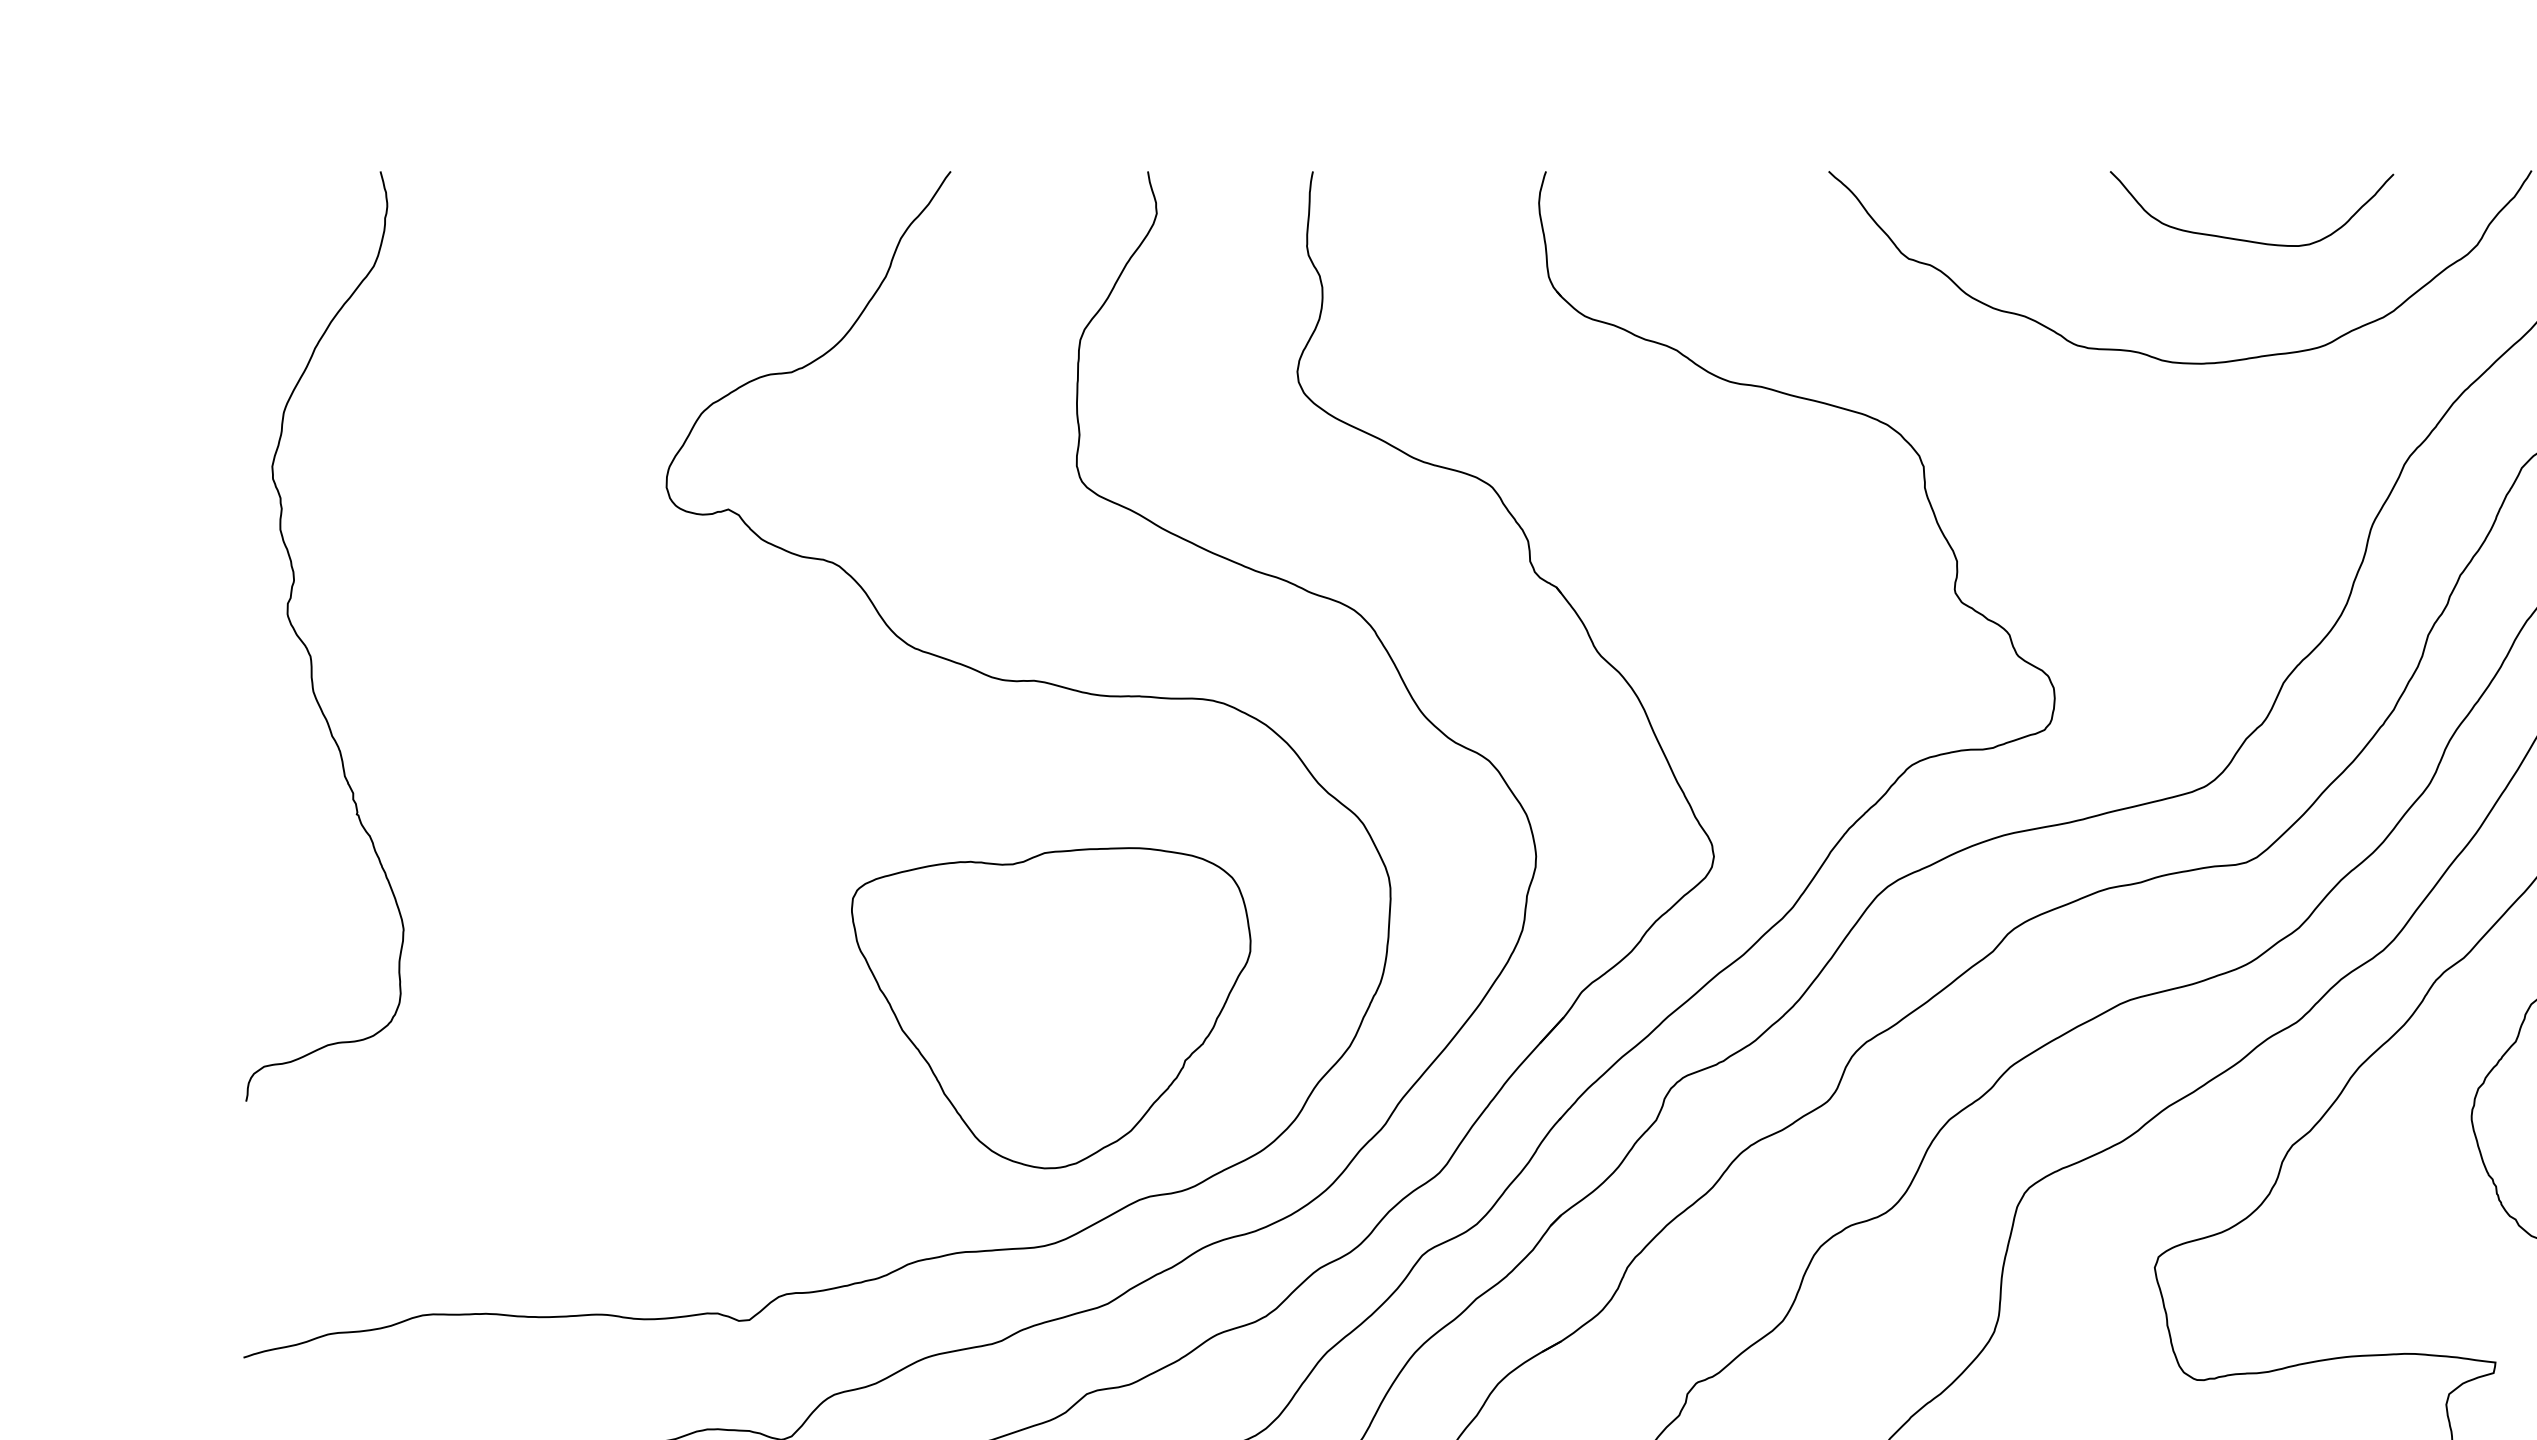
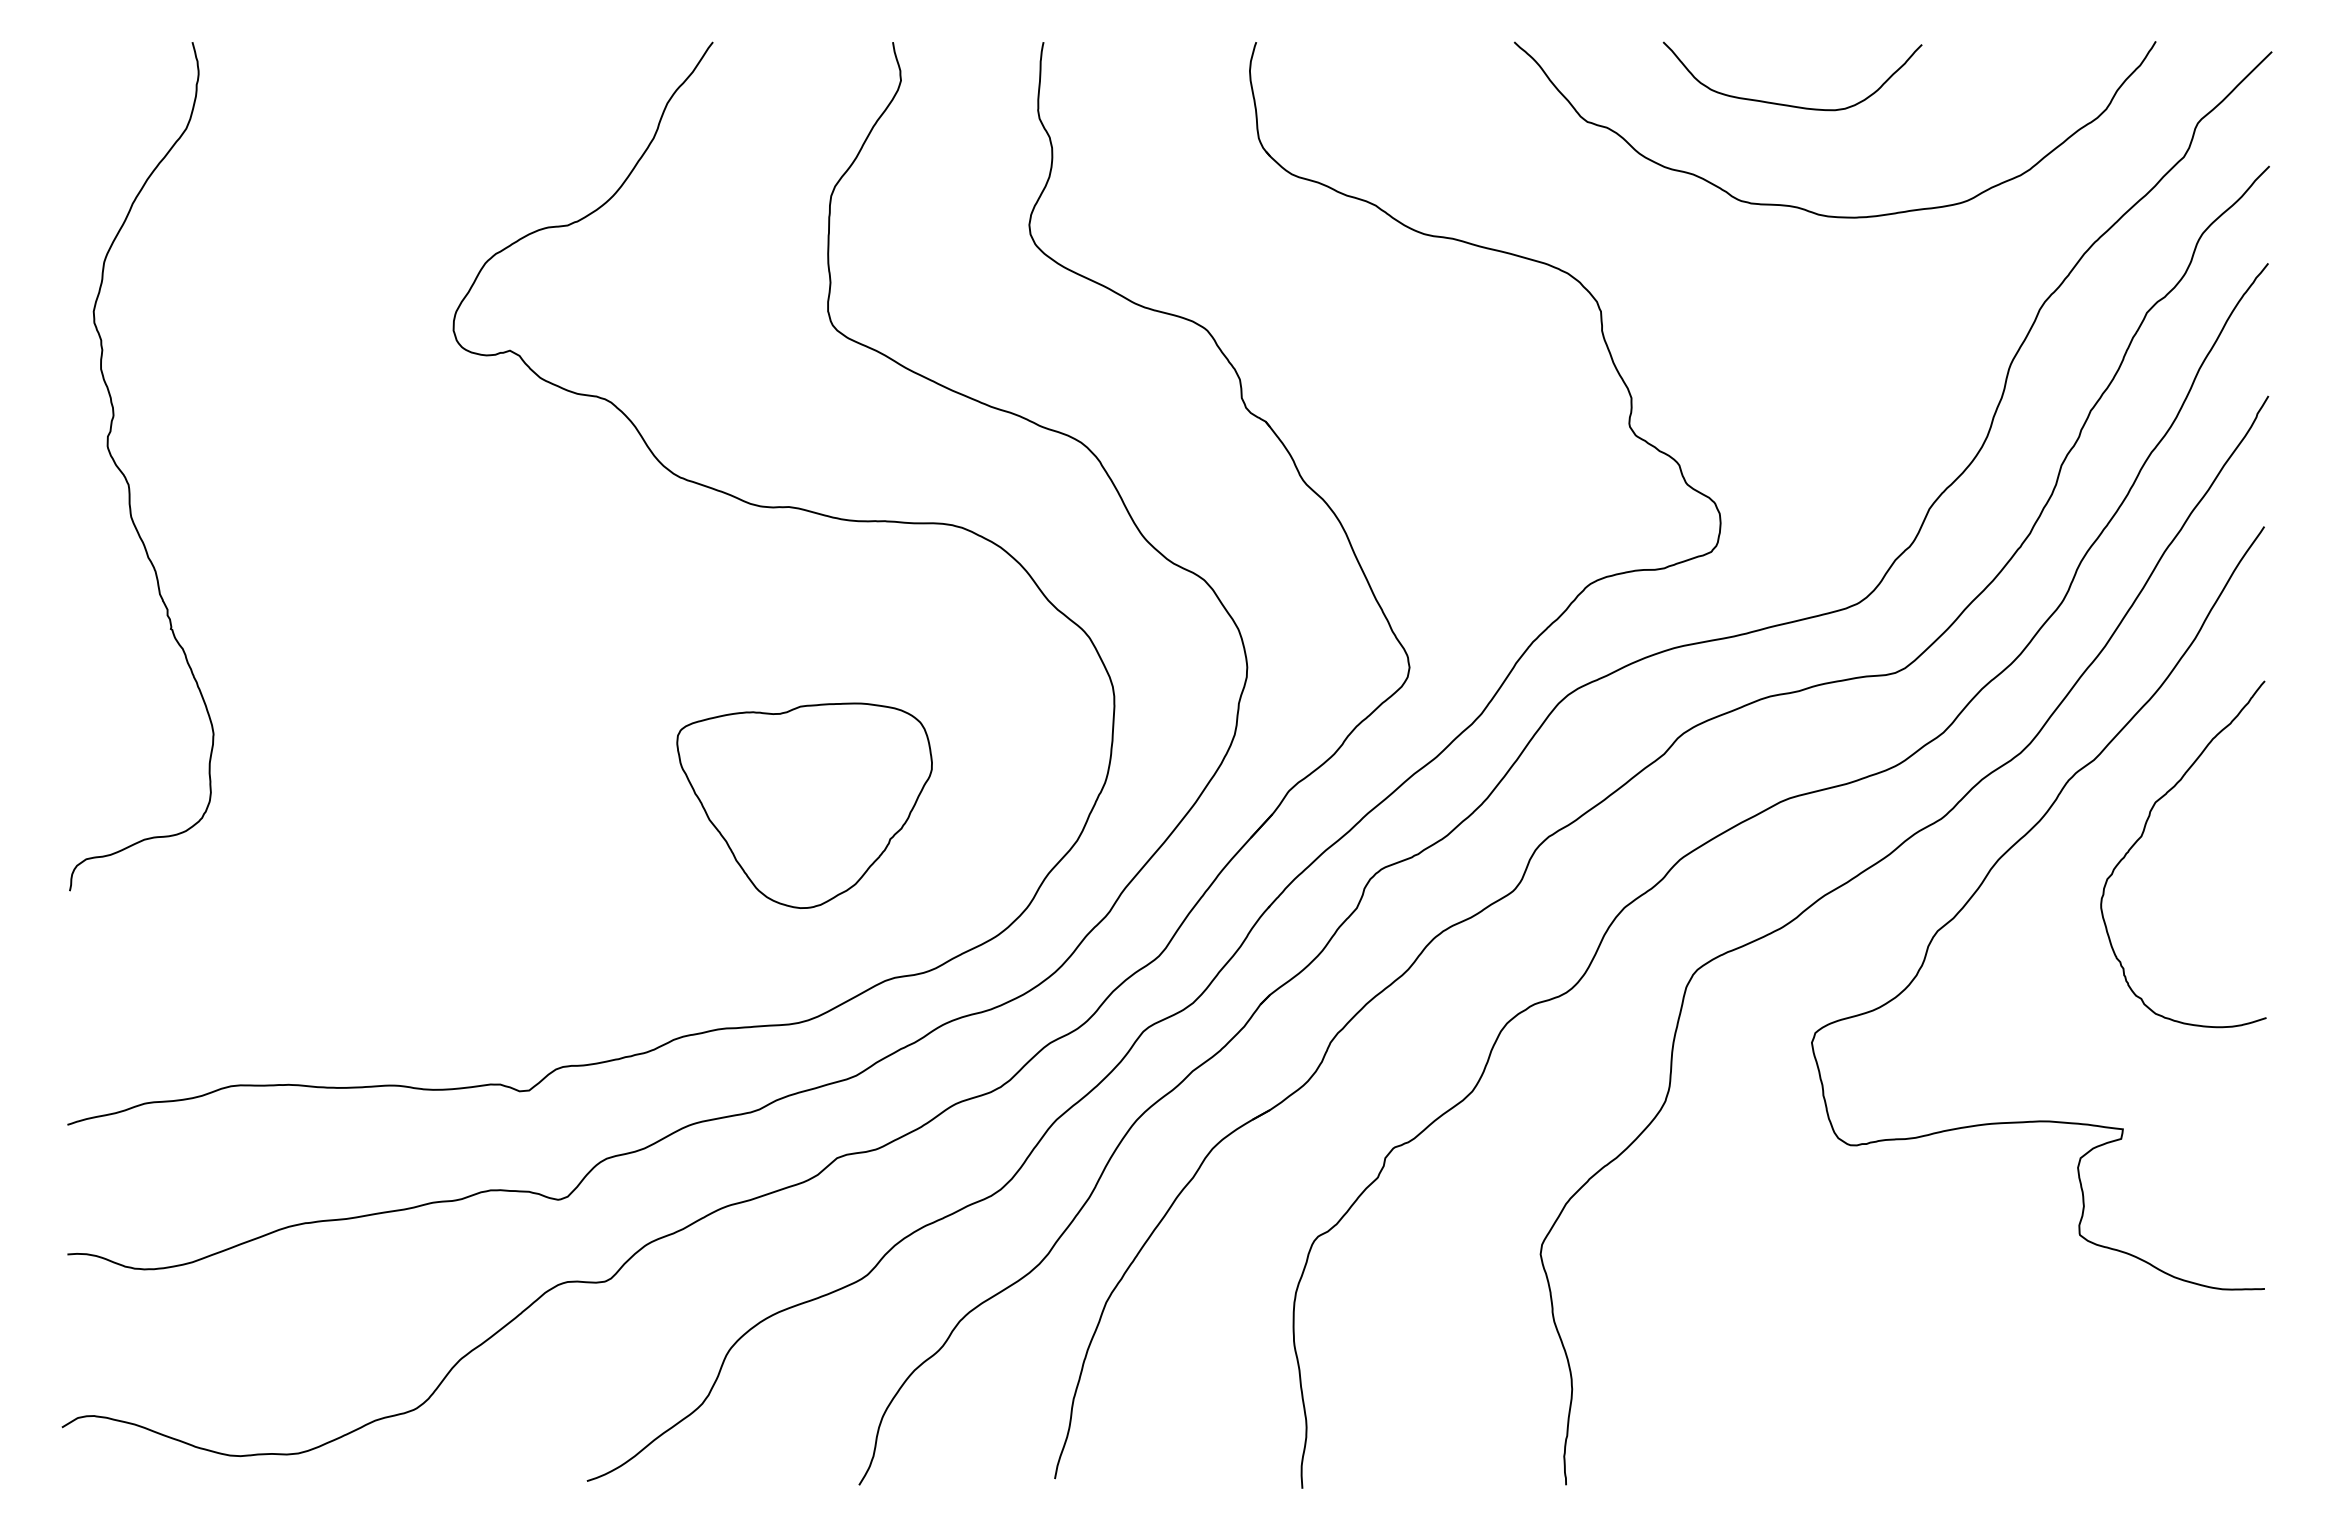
curve: (2247, 239) -> (1788, 104), moved
part: (1051, 1007) -> (804, 805), size x0.7

